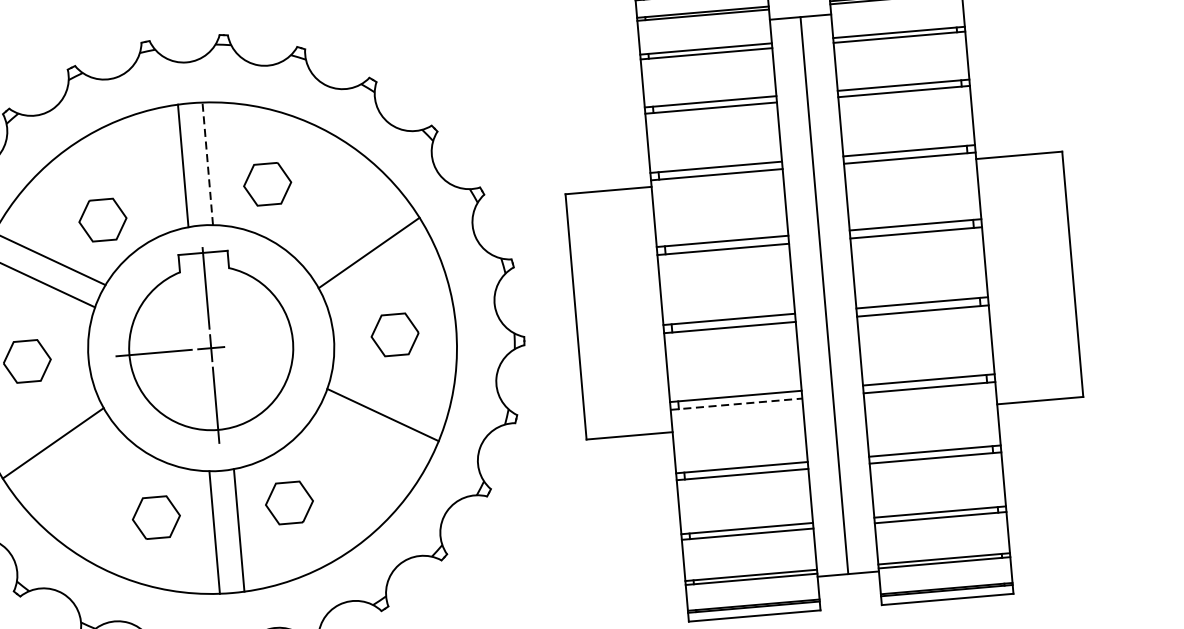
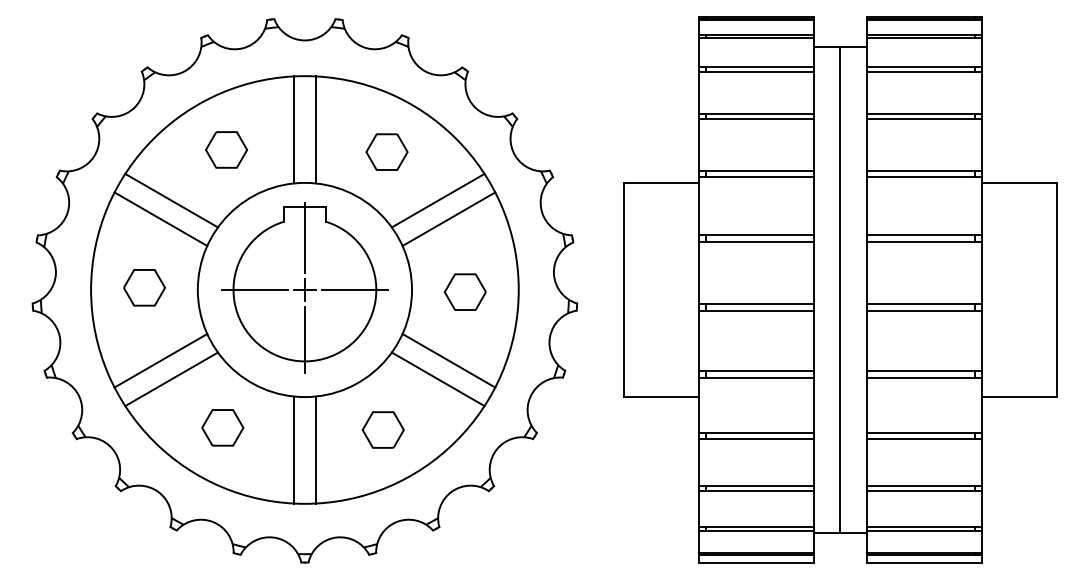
line: (207, 163) -> (315, 129), dashed -> solid
part: (266, 183) -> (386, 151), moved
part: (102, 219) -> (226, 149), moved
line: (354, 232) -> (437, 200), added
line: (268, 343) -> (354, 290), added
line: (736, 404) -> (756, 377), dashed -> solid
line: (371, 437) -> (437, 379), added
line: (67, 463) -> (171, 379), added
part: (288, 502) -> (382, 429), moved
part: (156, 517) -> (222, 427), moved

